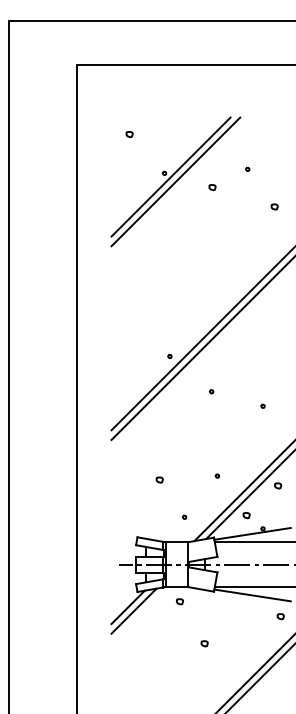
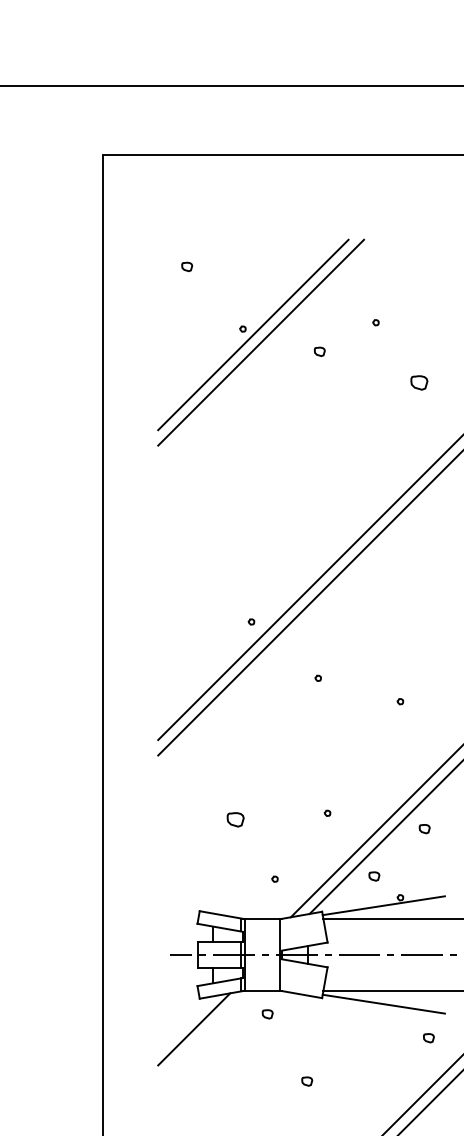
part: (274, 206) -> (418, 382), size x1.6
part: (159, 479) -> (234, 818), size x1.6
line: (127, 607) -> (183, 1023), removed

